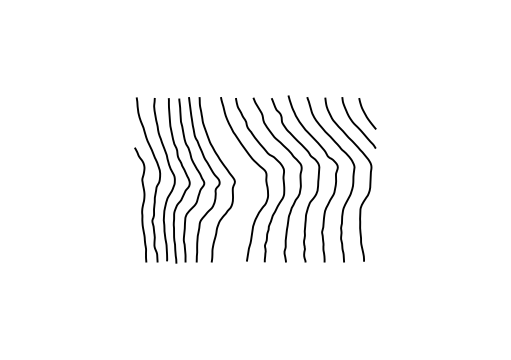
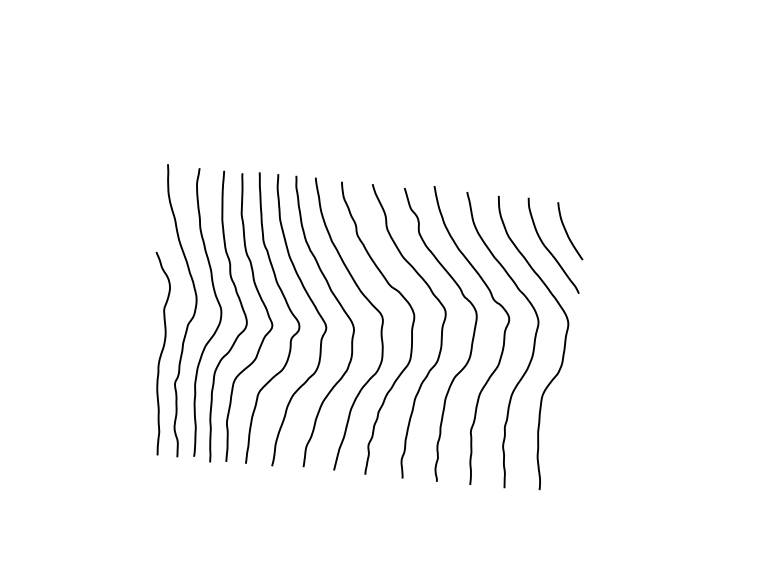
curve: (241, 169) -> (339, 308), added

